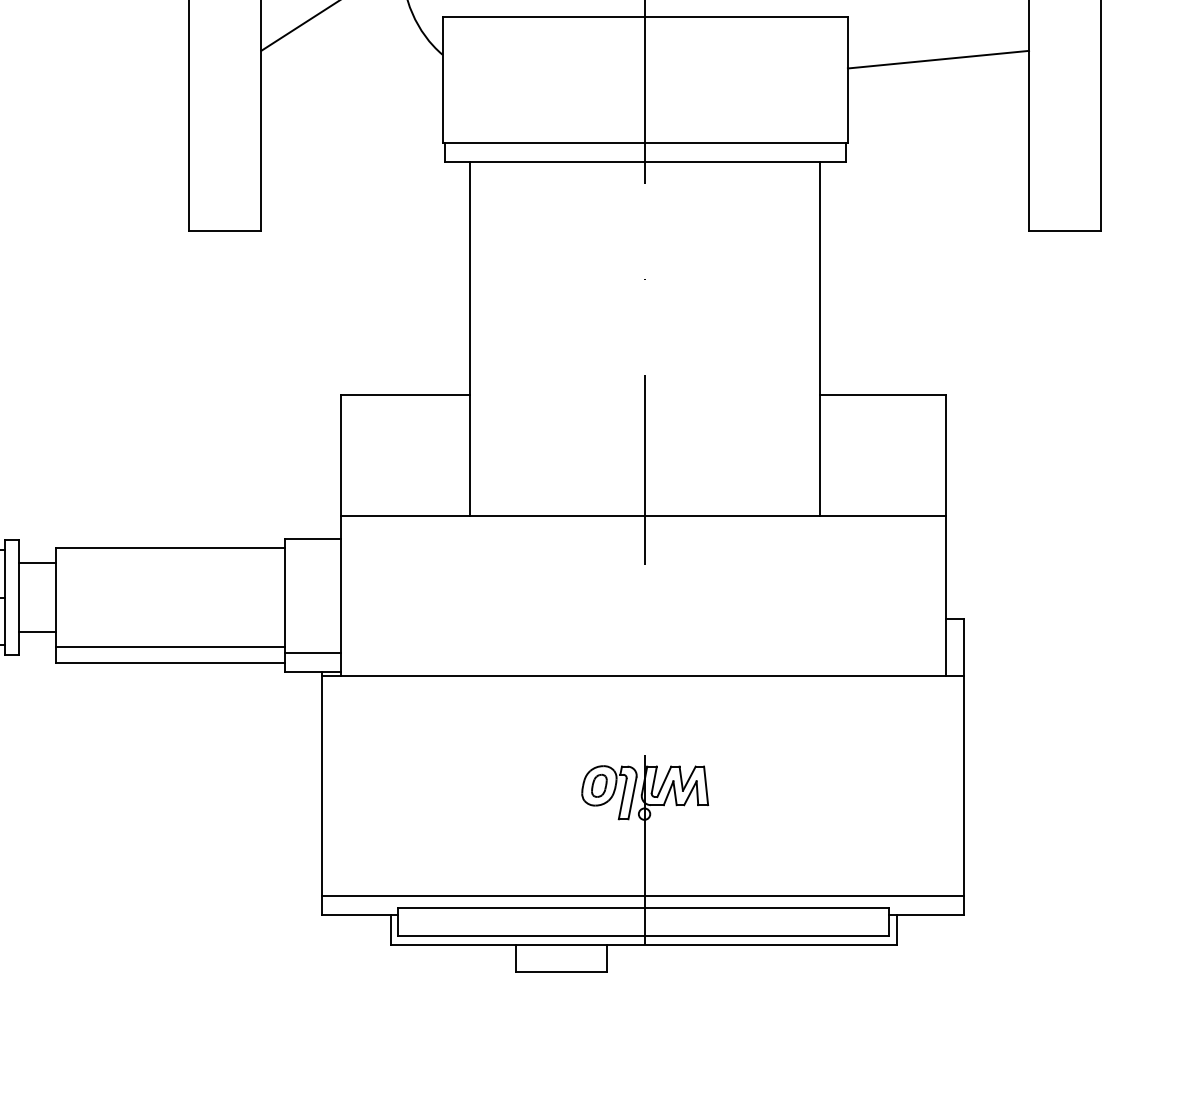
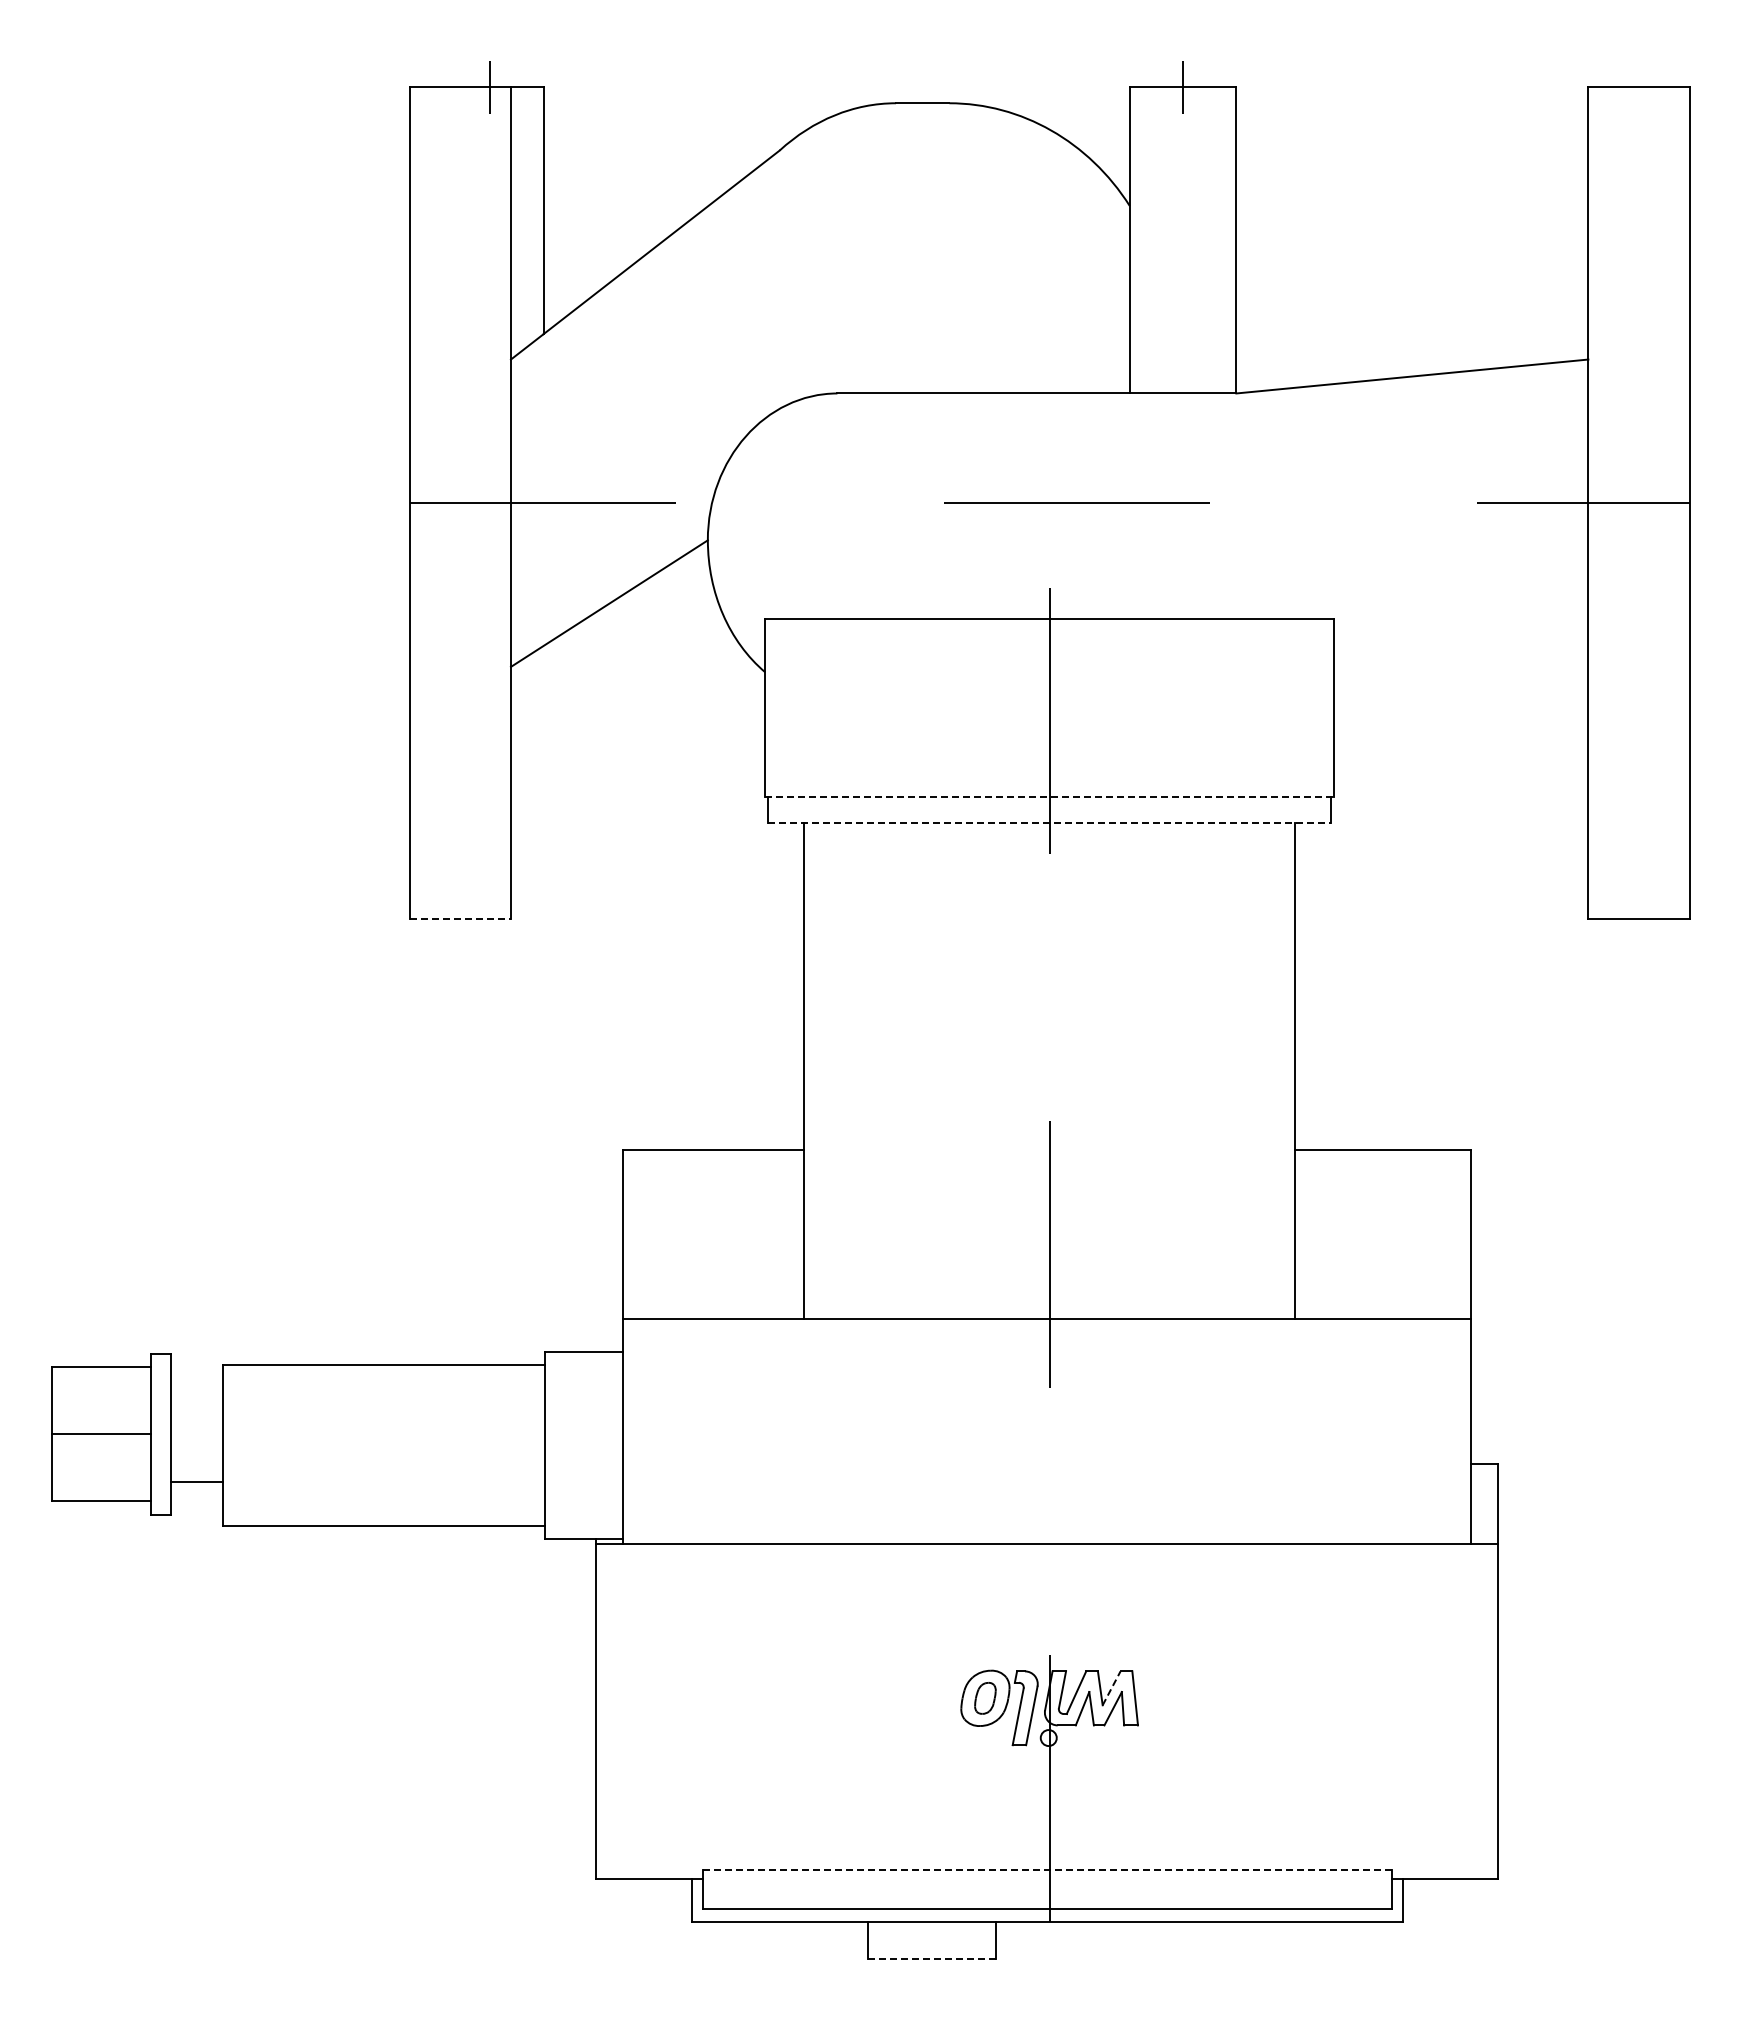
line: (938, 59) -> (1461, 678), removed
line: (645, 143) -> (1050, 796), solid -> dashed
line: (645, 162) -> (1050, 823), solid -> dashed
line: (225, 230) -> (460, 919), solid -> dashed
line: (37, 563) -> (197, 1386), removed
line: (170, 647) -> (383, 1503), removed
line: (312, 653) -> (583, 1512), removed
line: (689, 778) -> (1111, 1687), solid -> dashed
line: (642, 895) -> (1046, 1852), removed
line: (643, 907) -> (1047, 1869), solid -> dashed
line: (561, 971) -> (932, 1959), solid -> dashed

